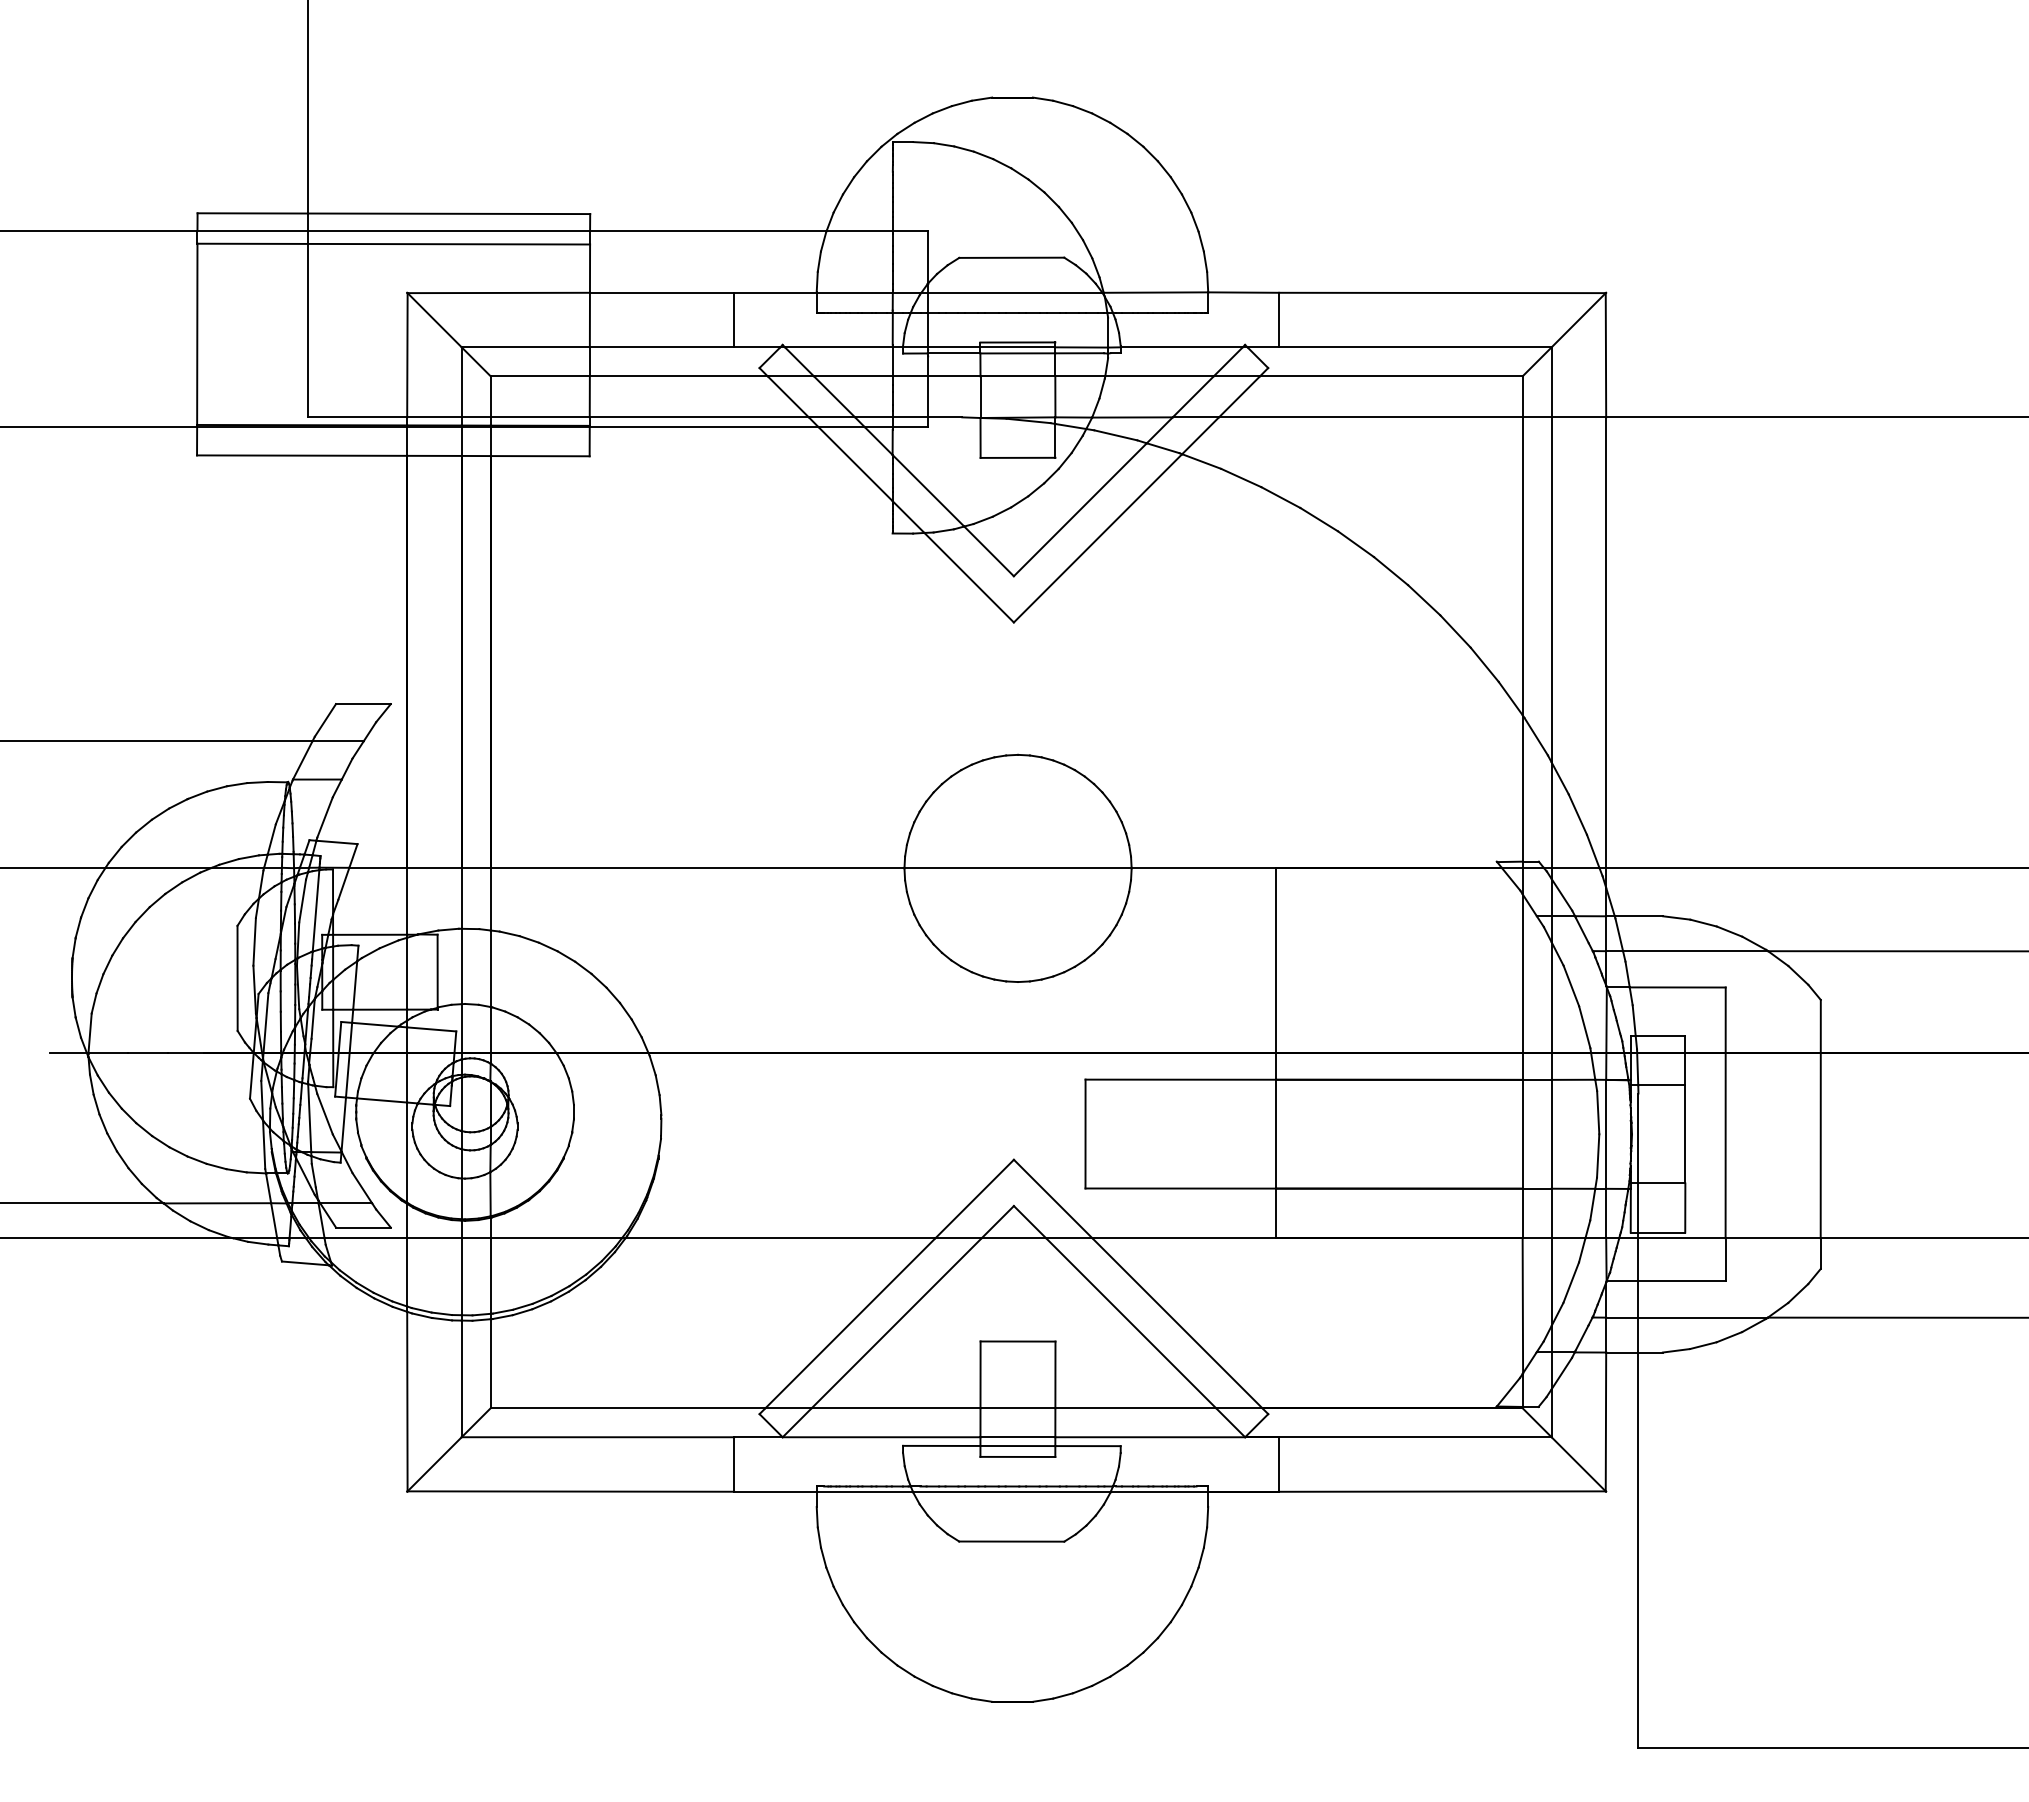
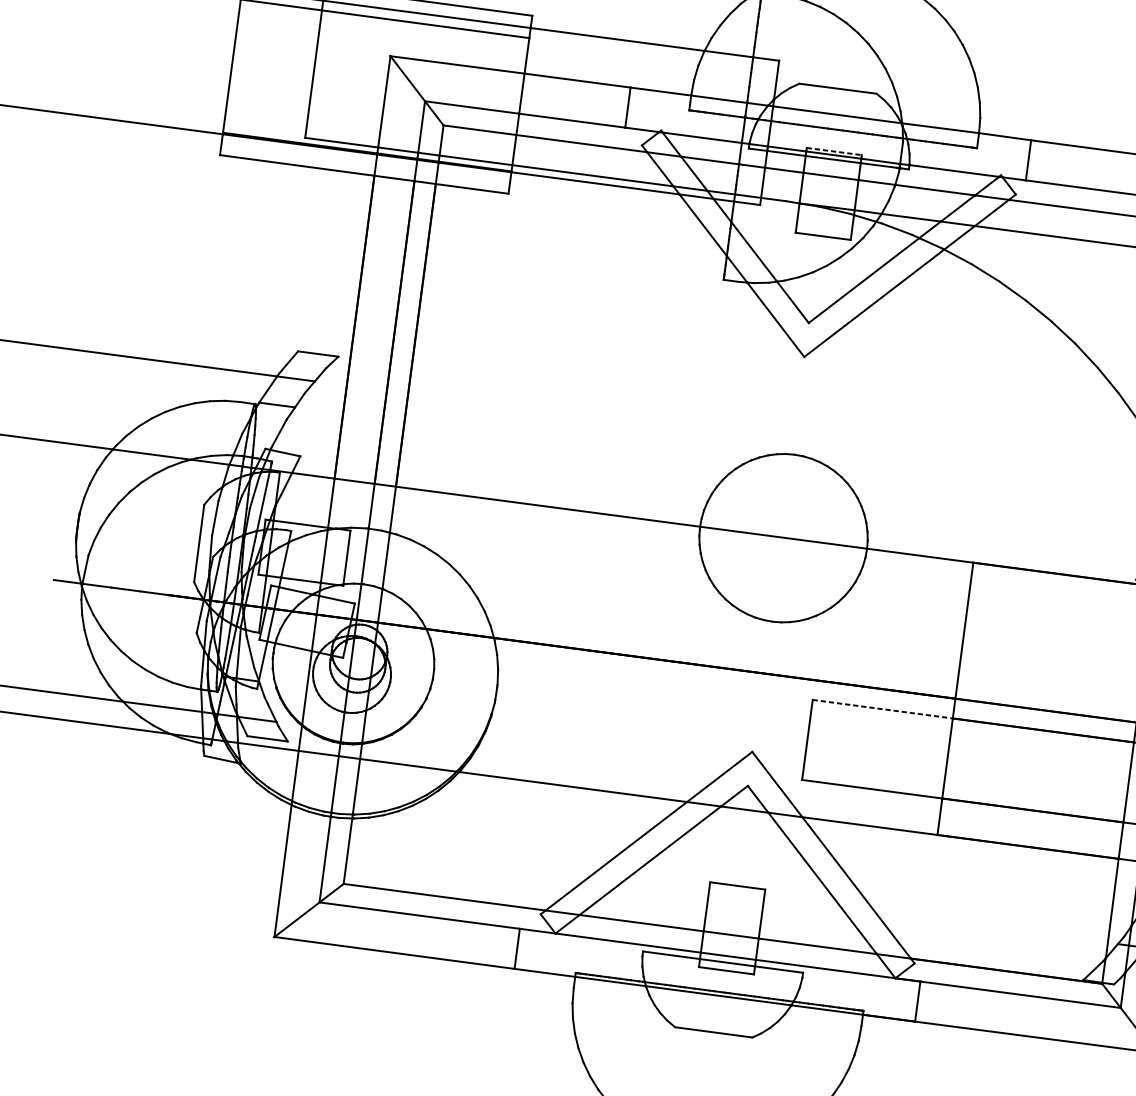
line: (1018, 342) -> (834, 151), solid -> dashed
line: (1181, 1079) -> (883, 709), solid -> dashed

